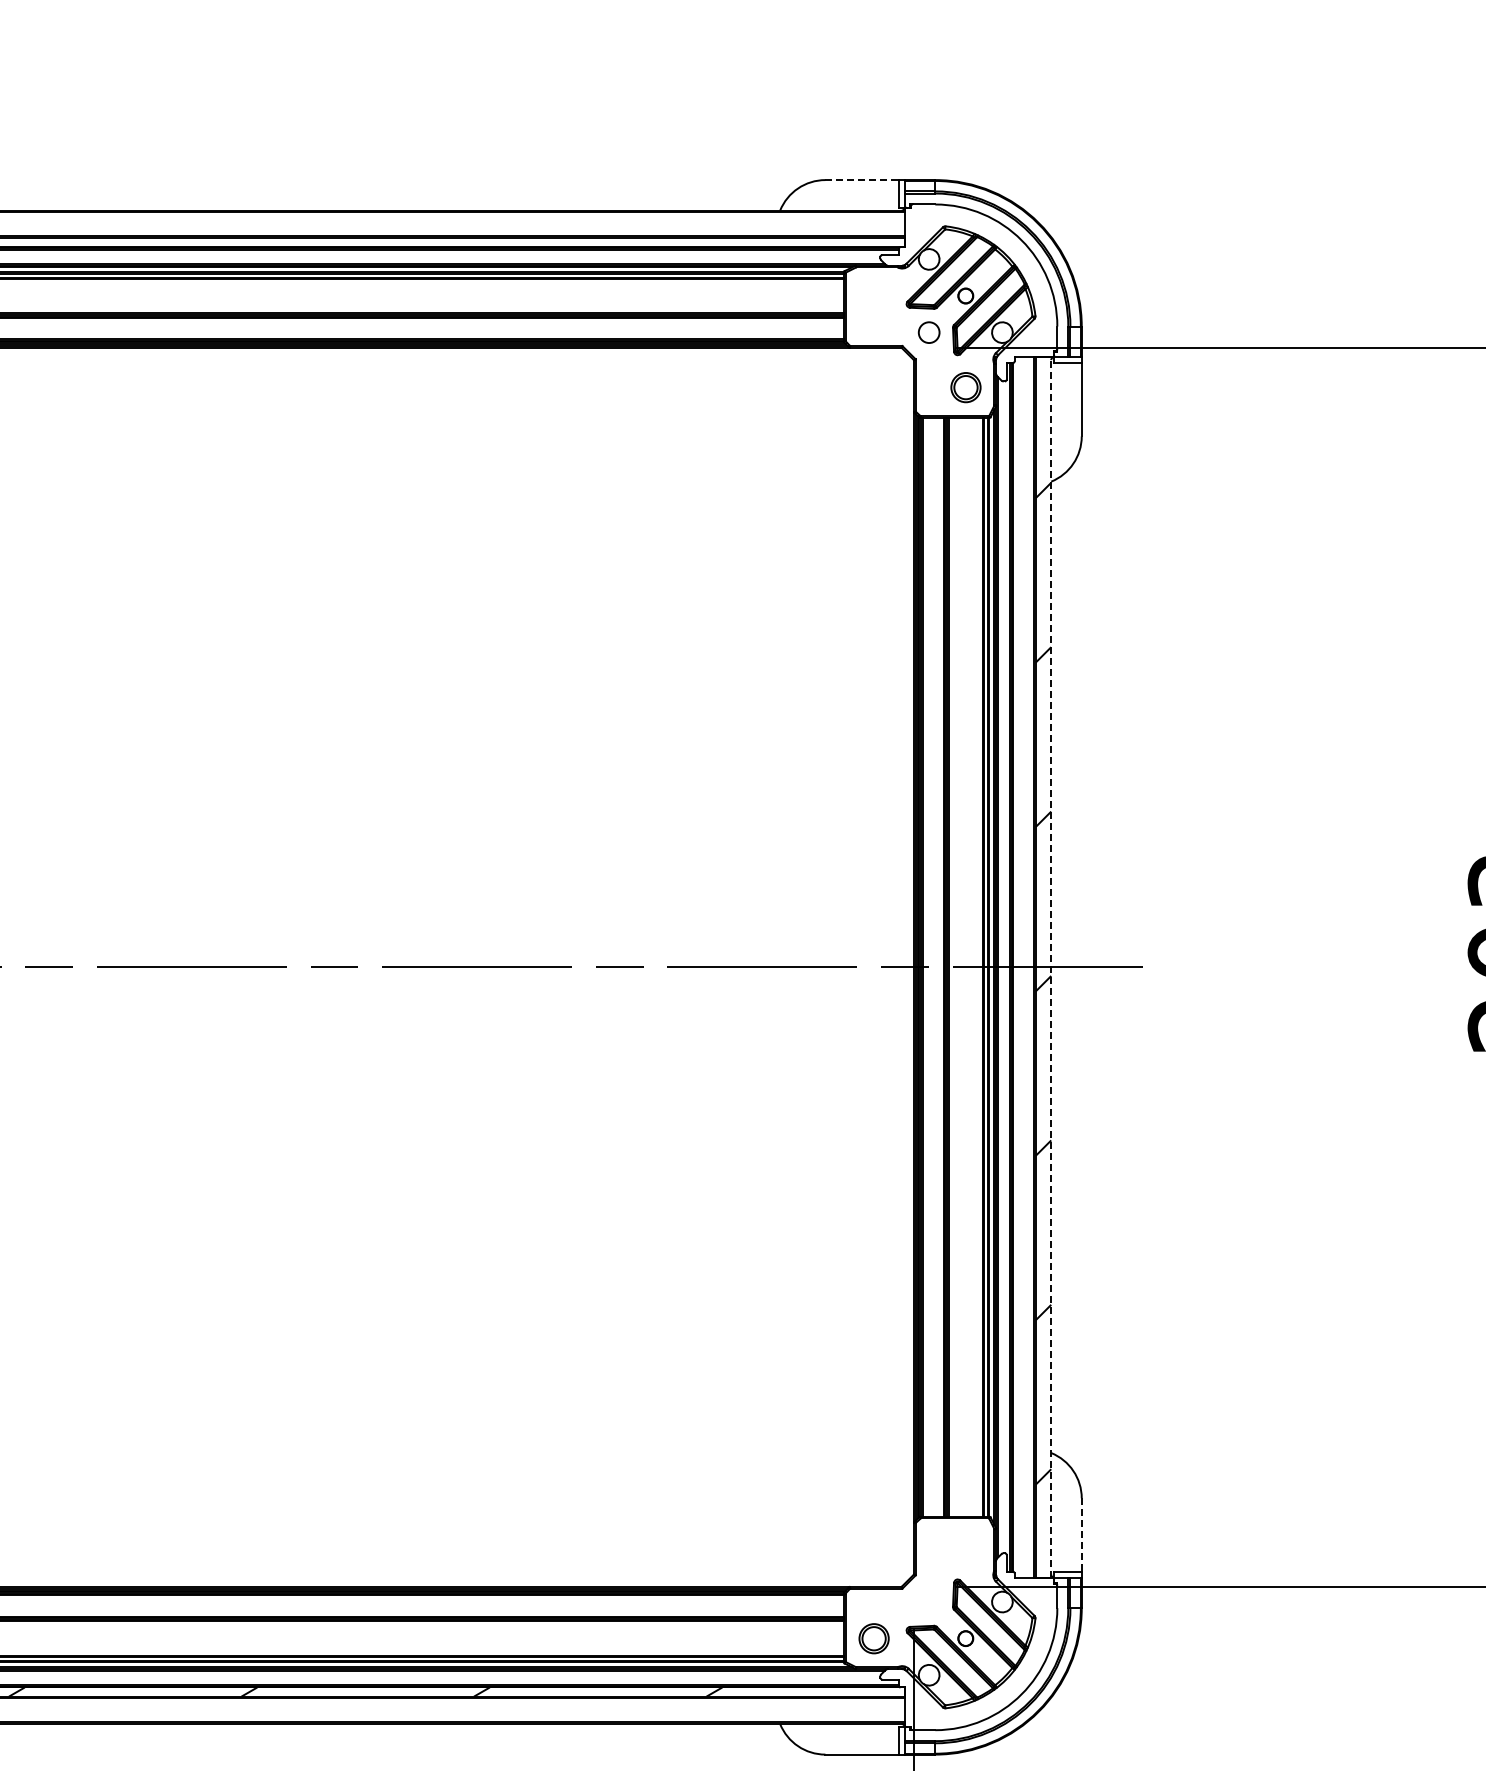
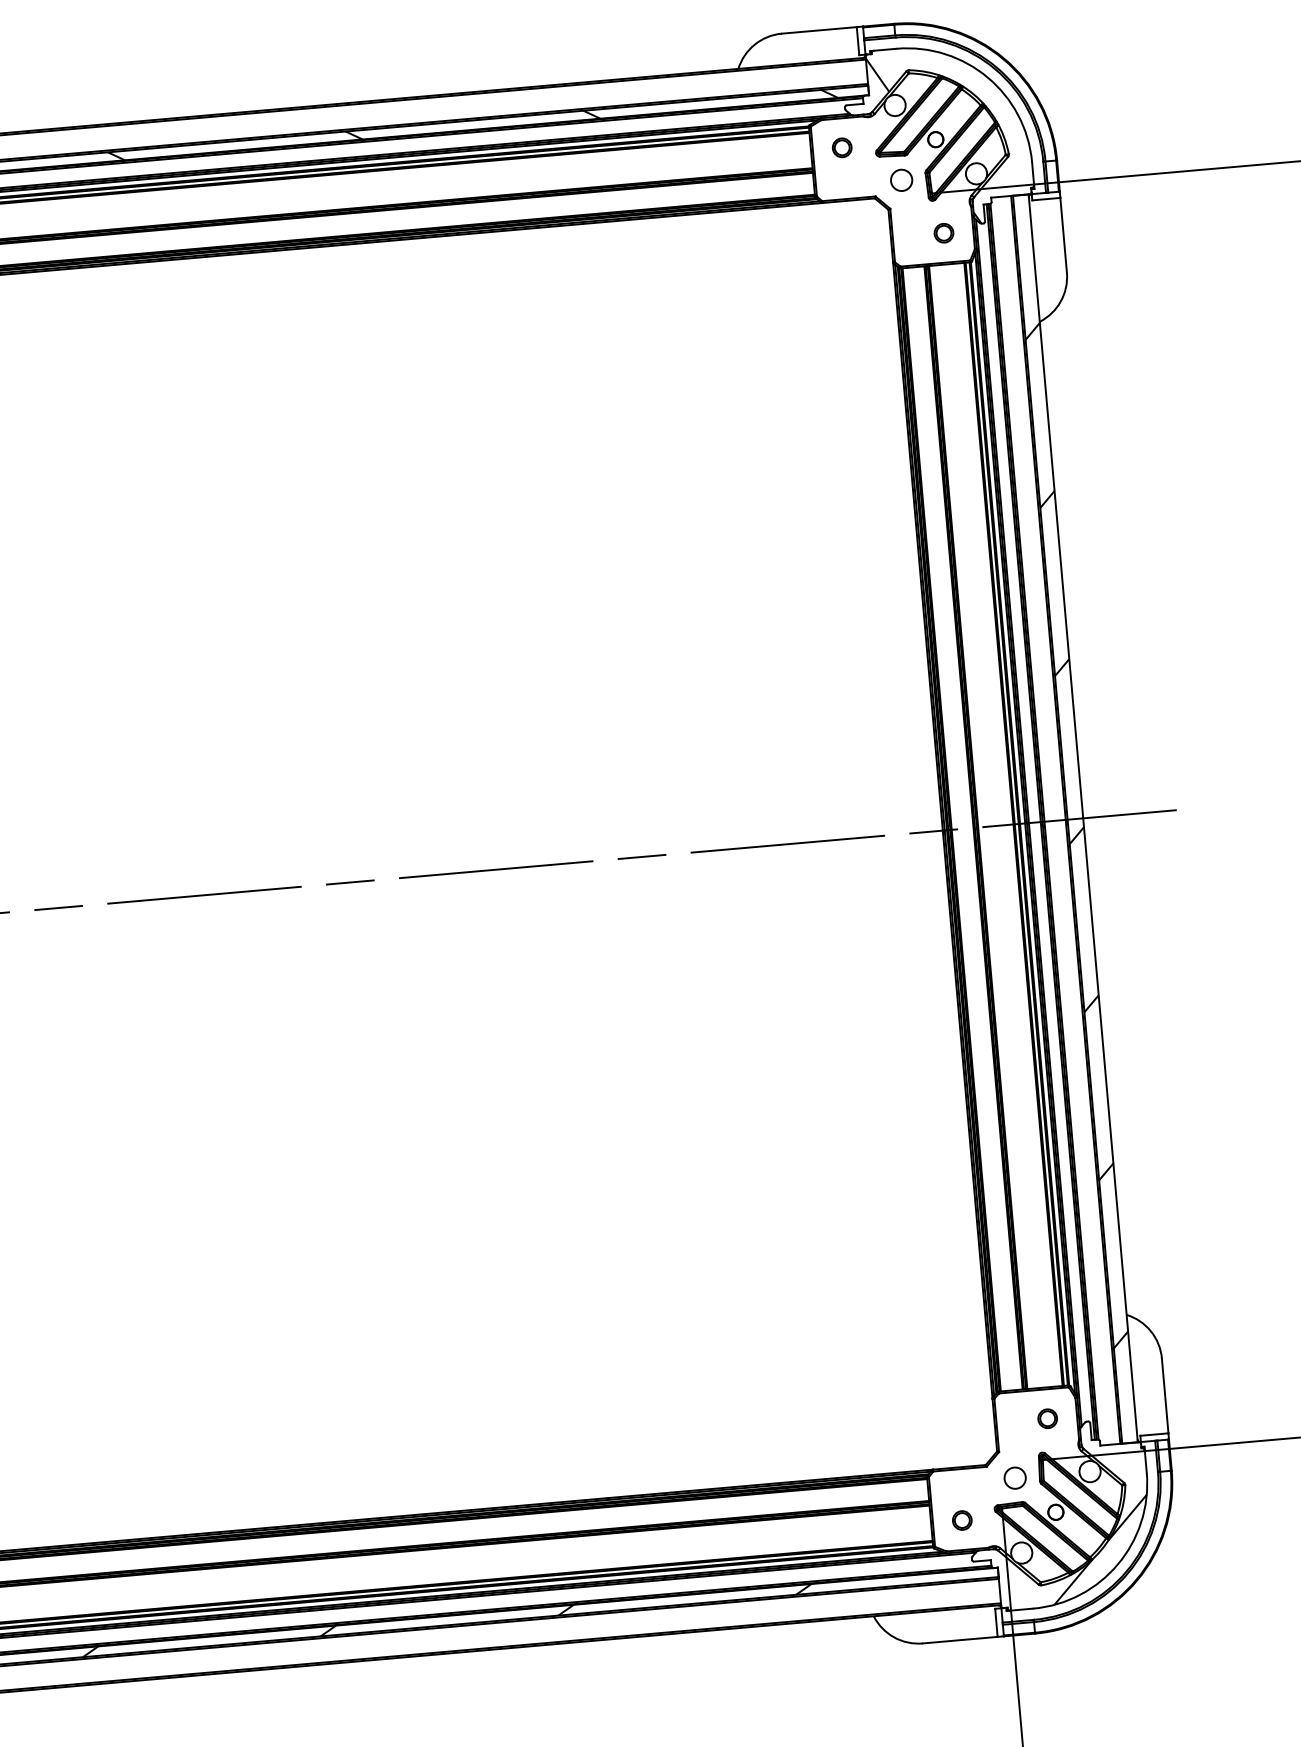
line: (862, 180) -> (819, 30), dashed -> solid
hatch: (517, 242) -> (472, 125), added
part: (874, 296) -> (842, 148), added
hatch: (953, 296) -> (923, 141), added
part: (965, 387) -> (943, 233), size x0.62
line: (1051, 966) -> (1083, 817), dashed -> solid
line: (1081, 1534) -> (1164, 1395), dashed -> solid
part: (965, 1547) -> (1047, 1419), added
circle: (928, 1601) -> (1014, 1477), added
part: (874, 1638) -> (962, 1520), size x0.62
hatch: (1005, 1678) -> (1100, 1549), added

